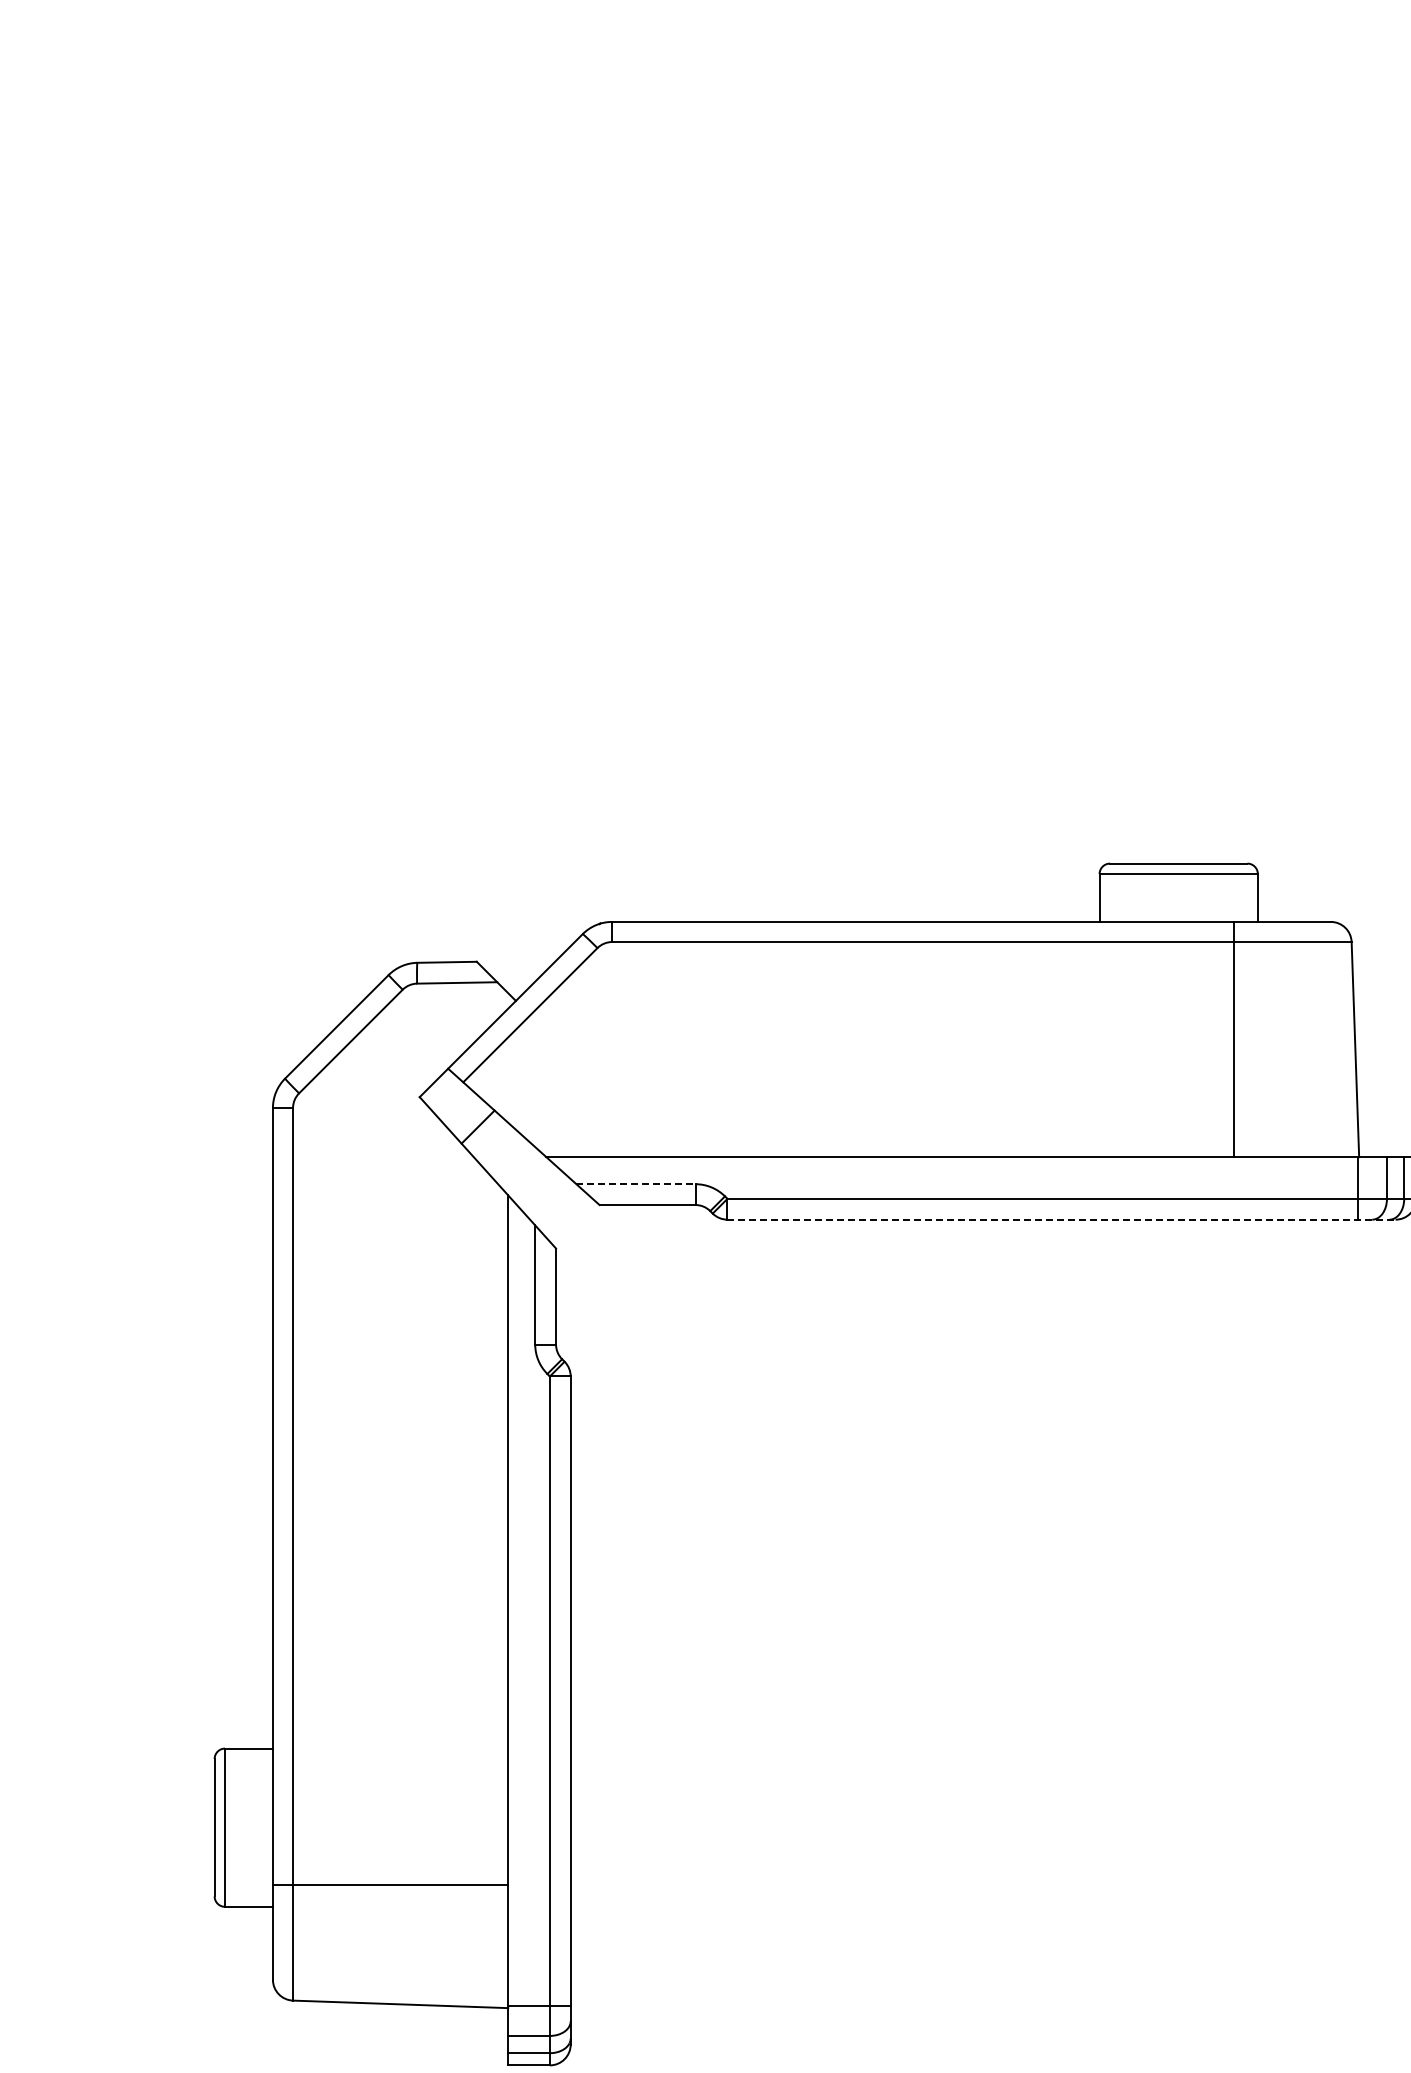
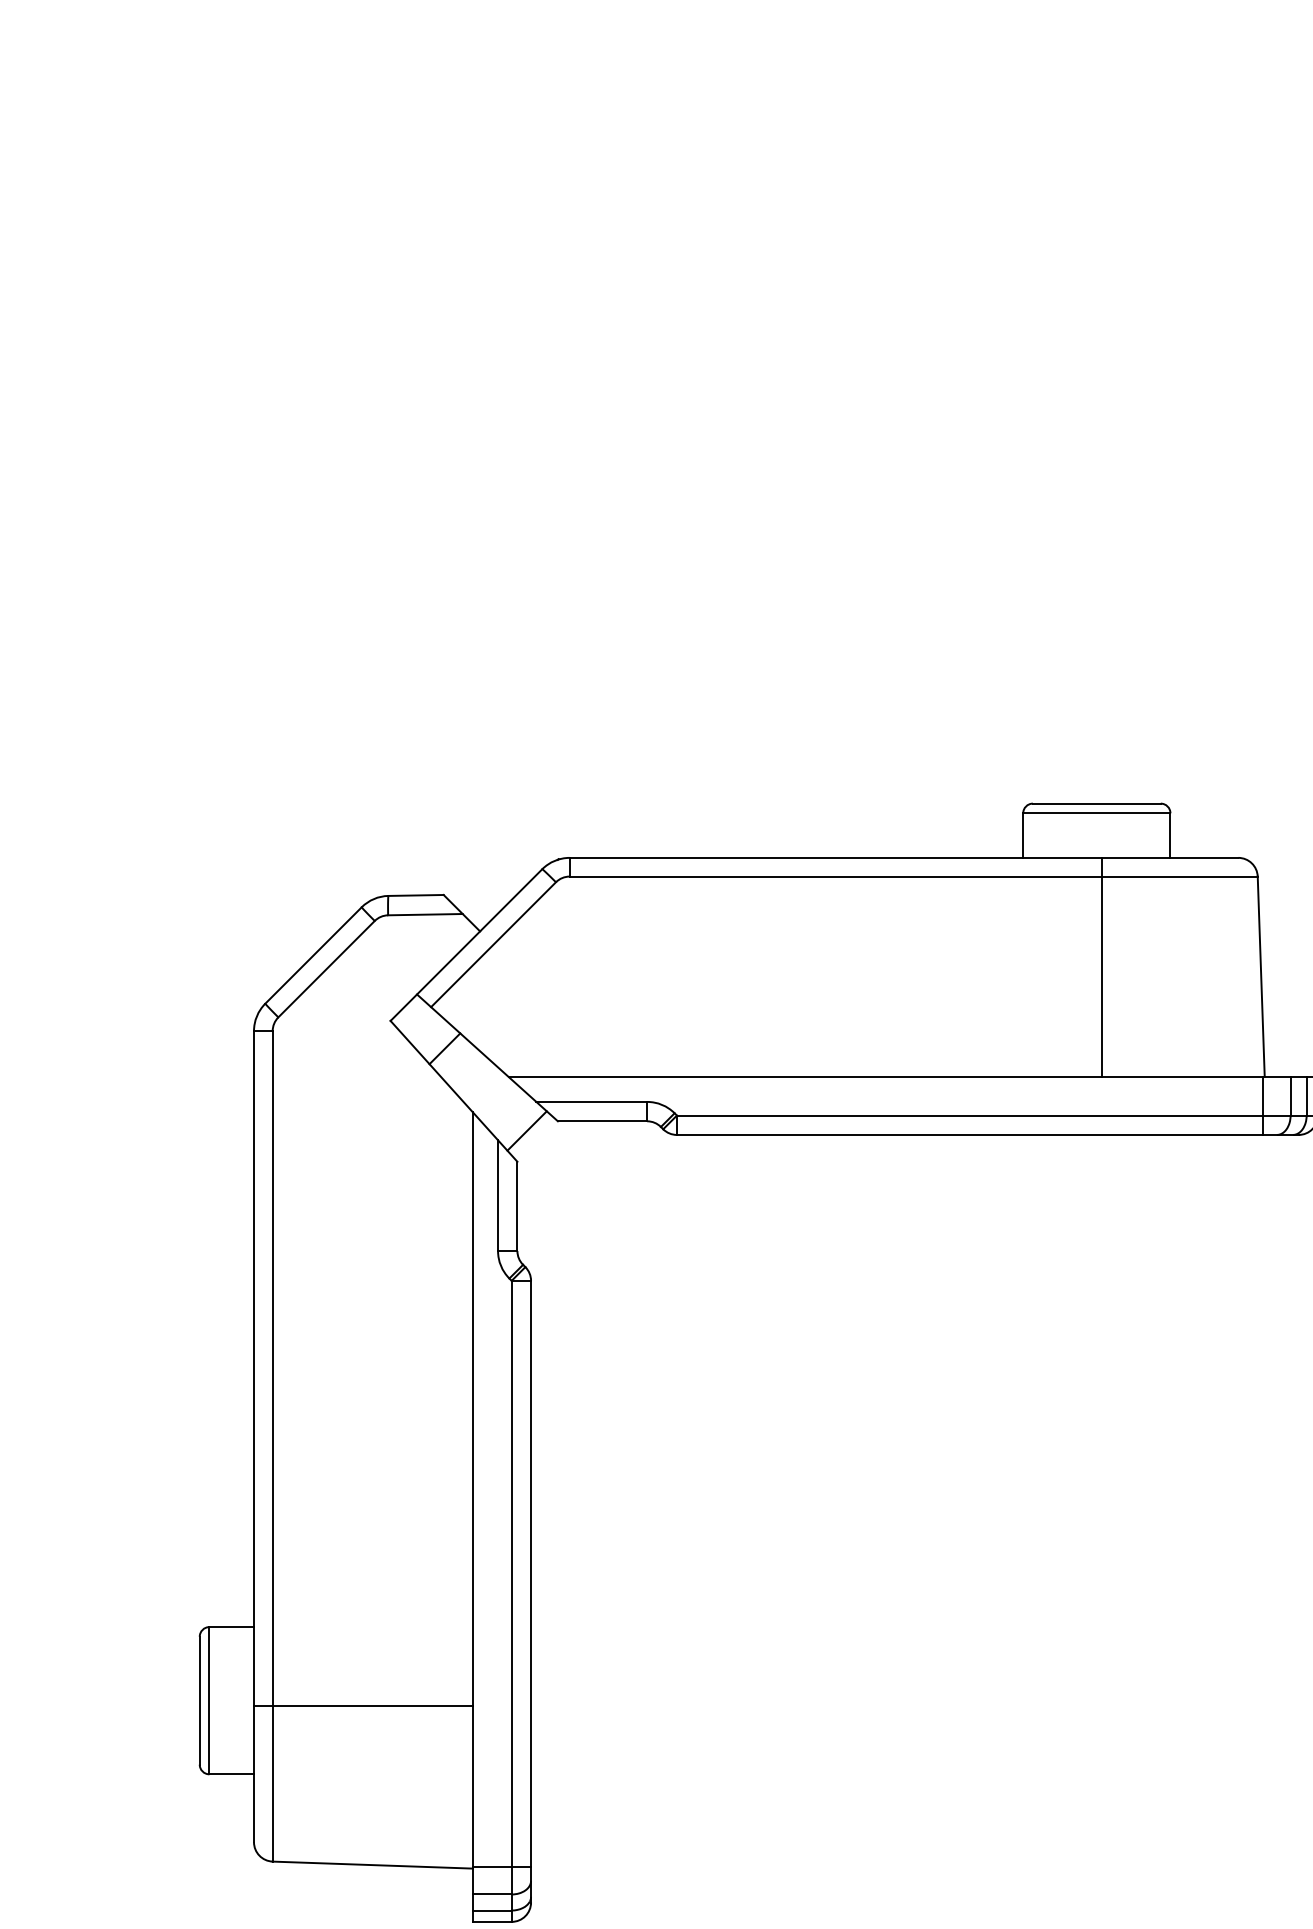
line: (1234, 1039) -> (1102, 967), moved
line: (635, 1184) -> (591, 1102), dashed -> solid
line: (566, 1215) -> (527, 1131), added
line: (1062, 1219) -> (988, 1134), dashed -> solid
line: (390, 1885) -> (363, 1706), moved

